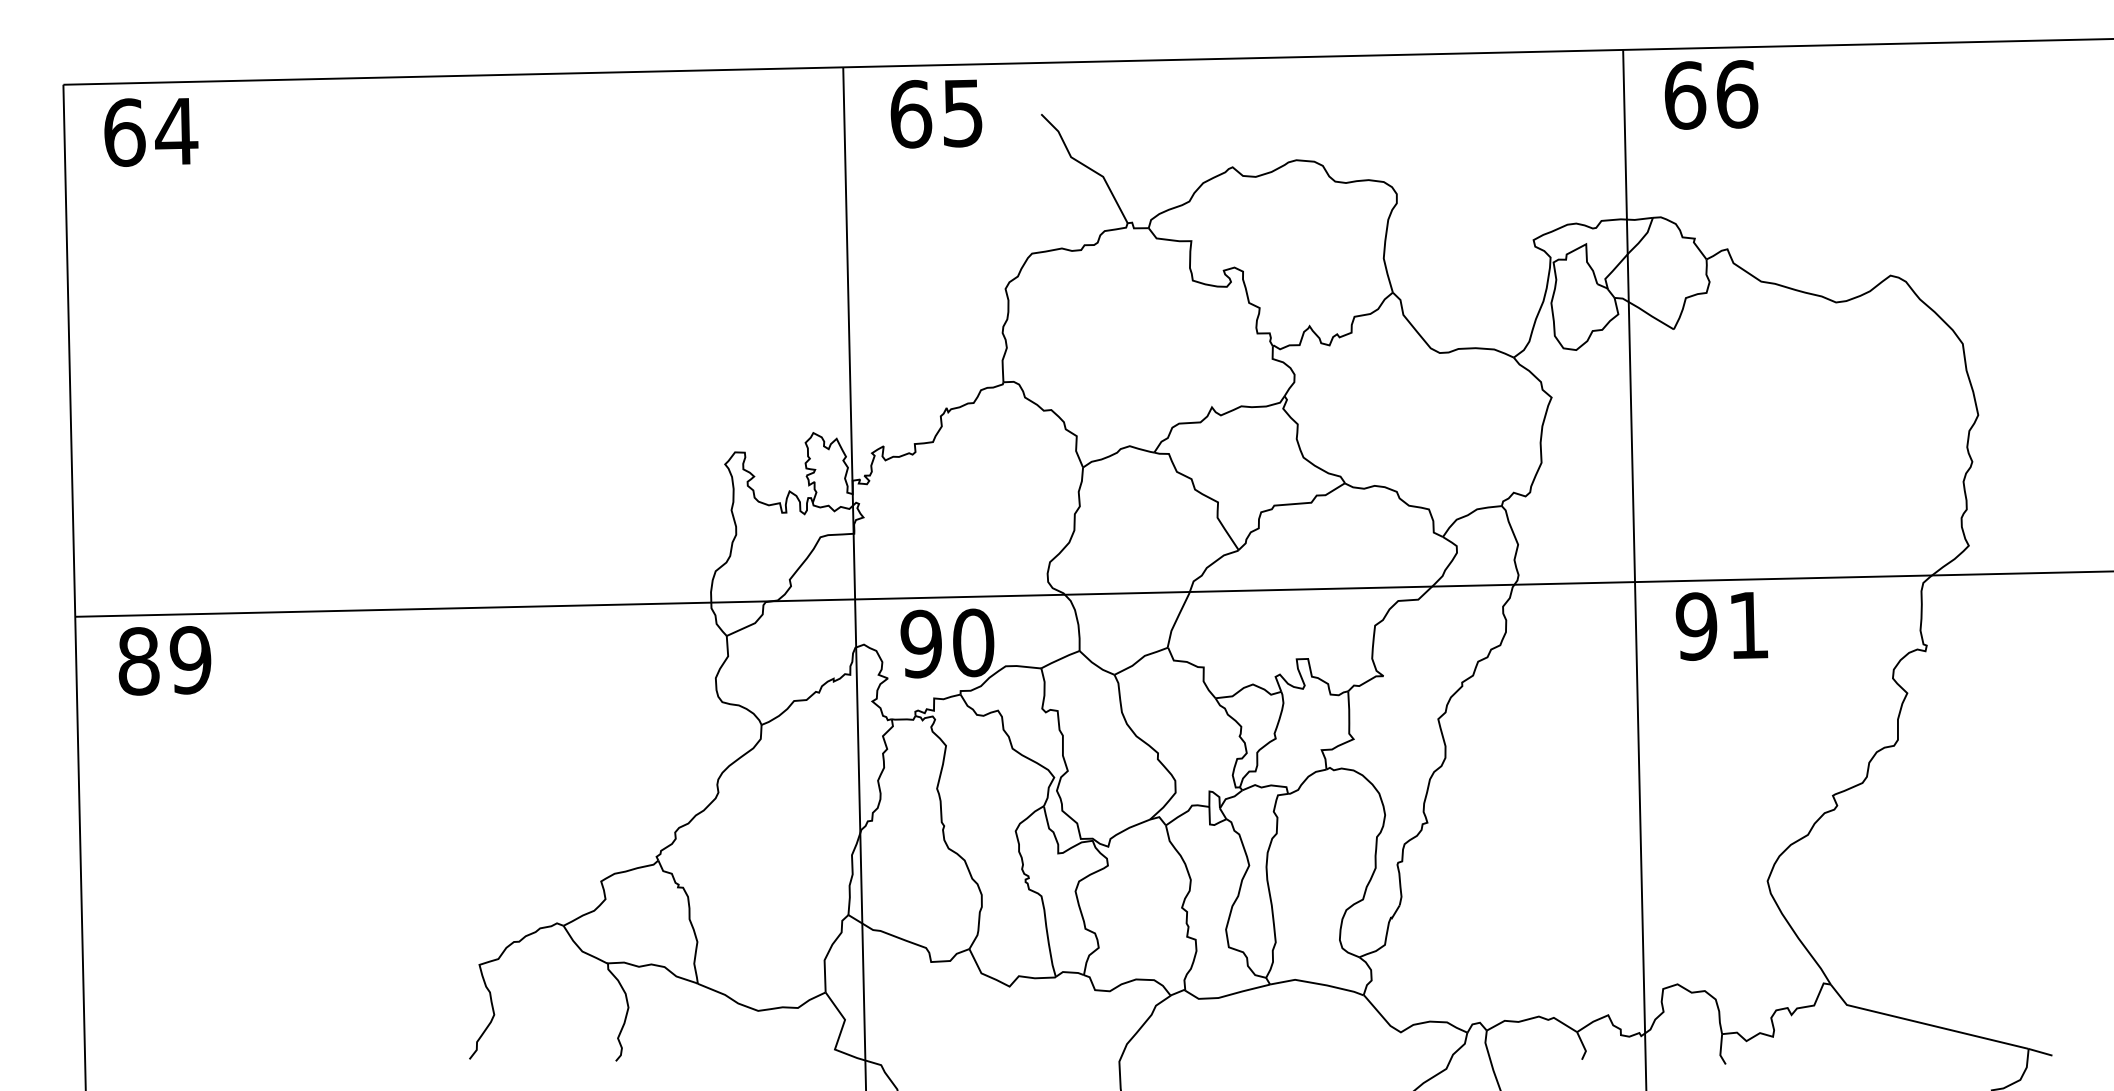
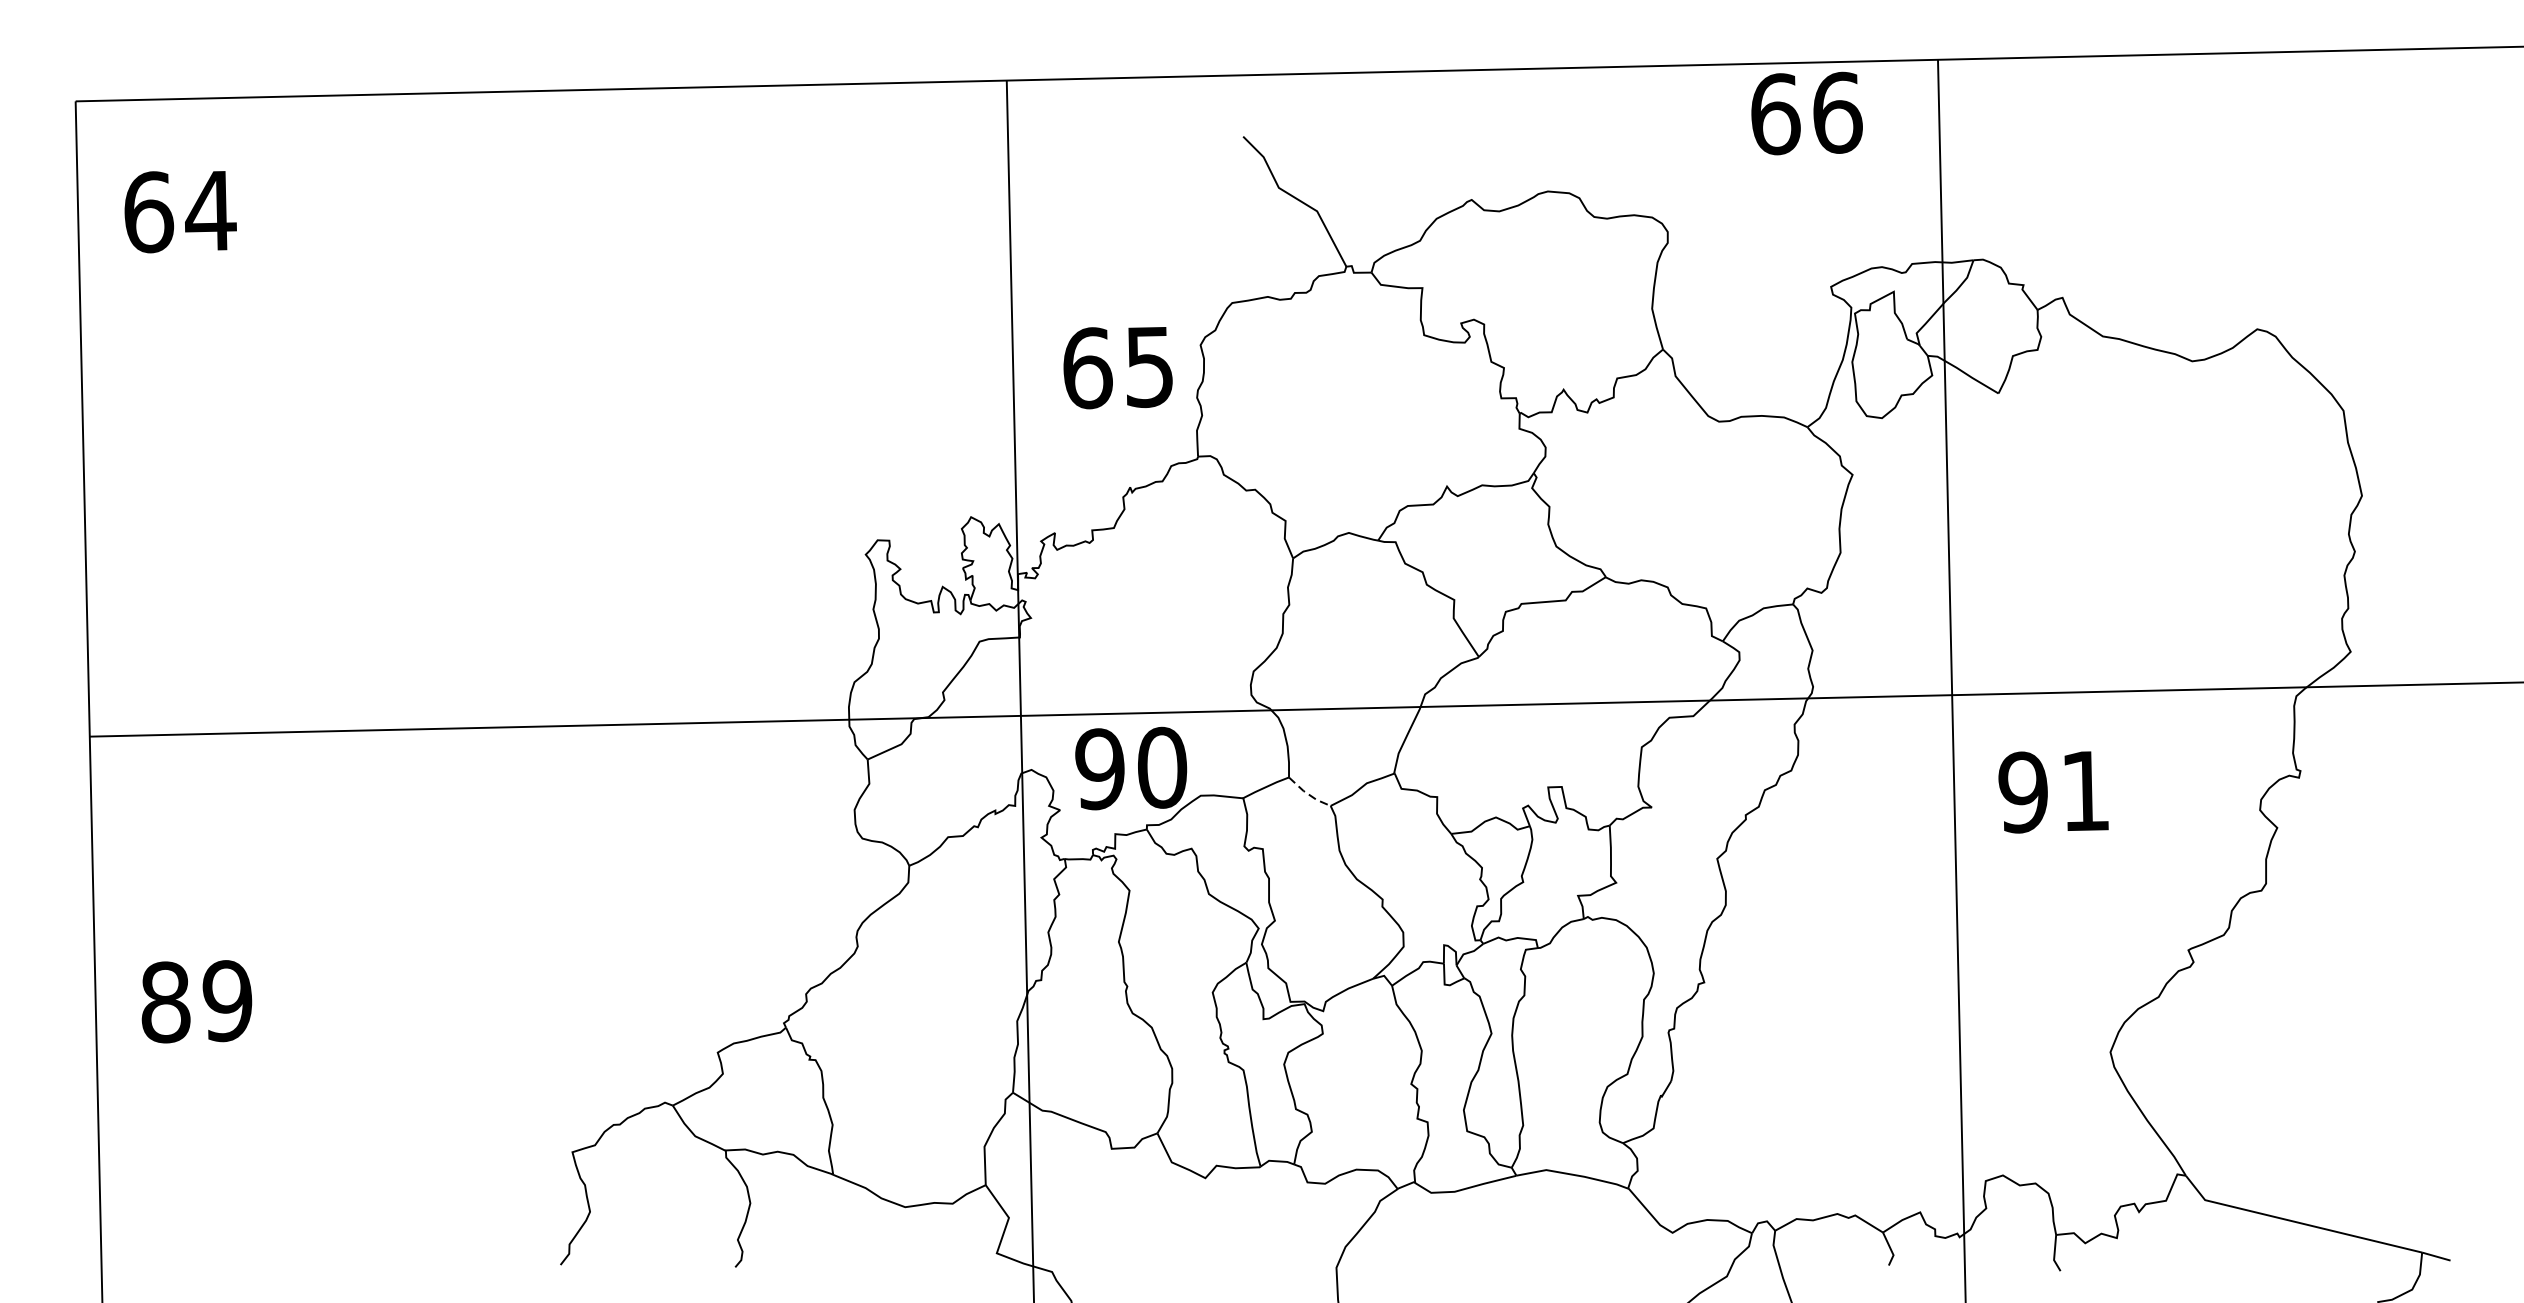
text: (1711, 94) -> (1807, 113), moved
text: (936, 113) -> (1118, 367), moved
text: (151, 132) -> (180, 212), moved
text: (1721, 626) -> (2053, 792), moved
text: (164, 660) -> (196, 1001), moved
line: (1095, 665) -> (1307, 794), solid -> dashed

